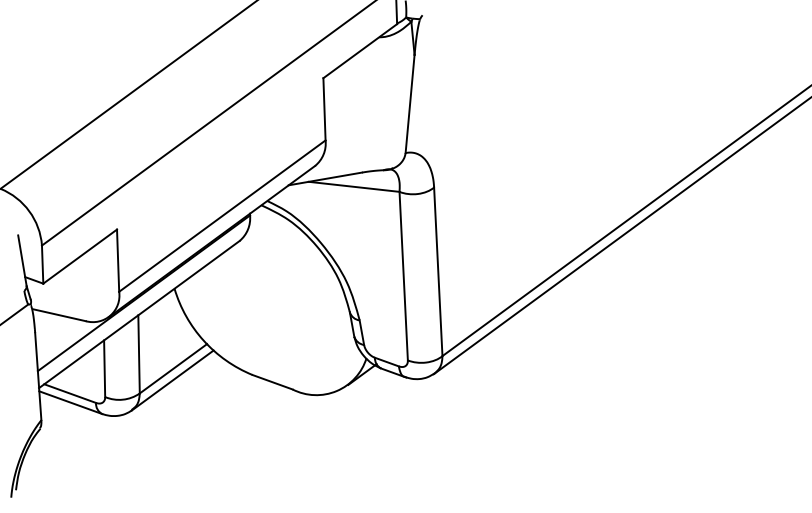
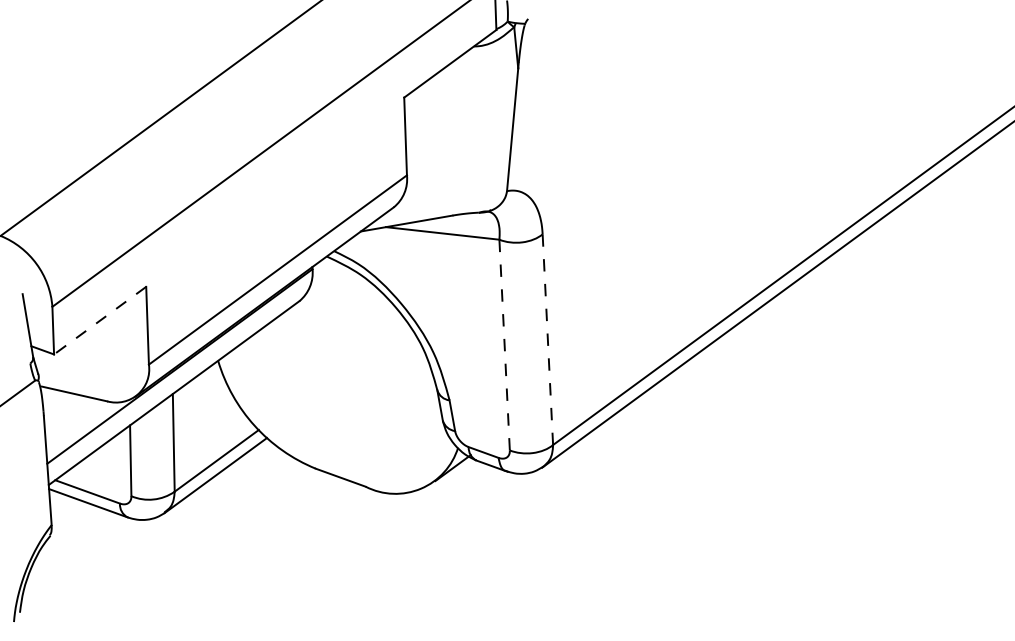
line: (80, 256) -> (100, 320), solid -> dashed
line: (438, 272) -> (548, 340), solid -> dashed
line: (403, 276) -> (504, 345), solid -> dashed

